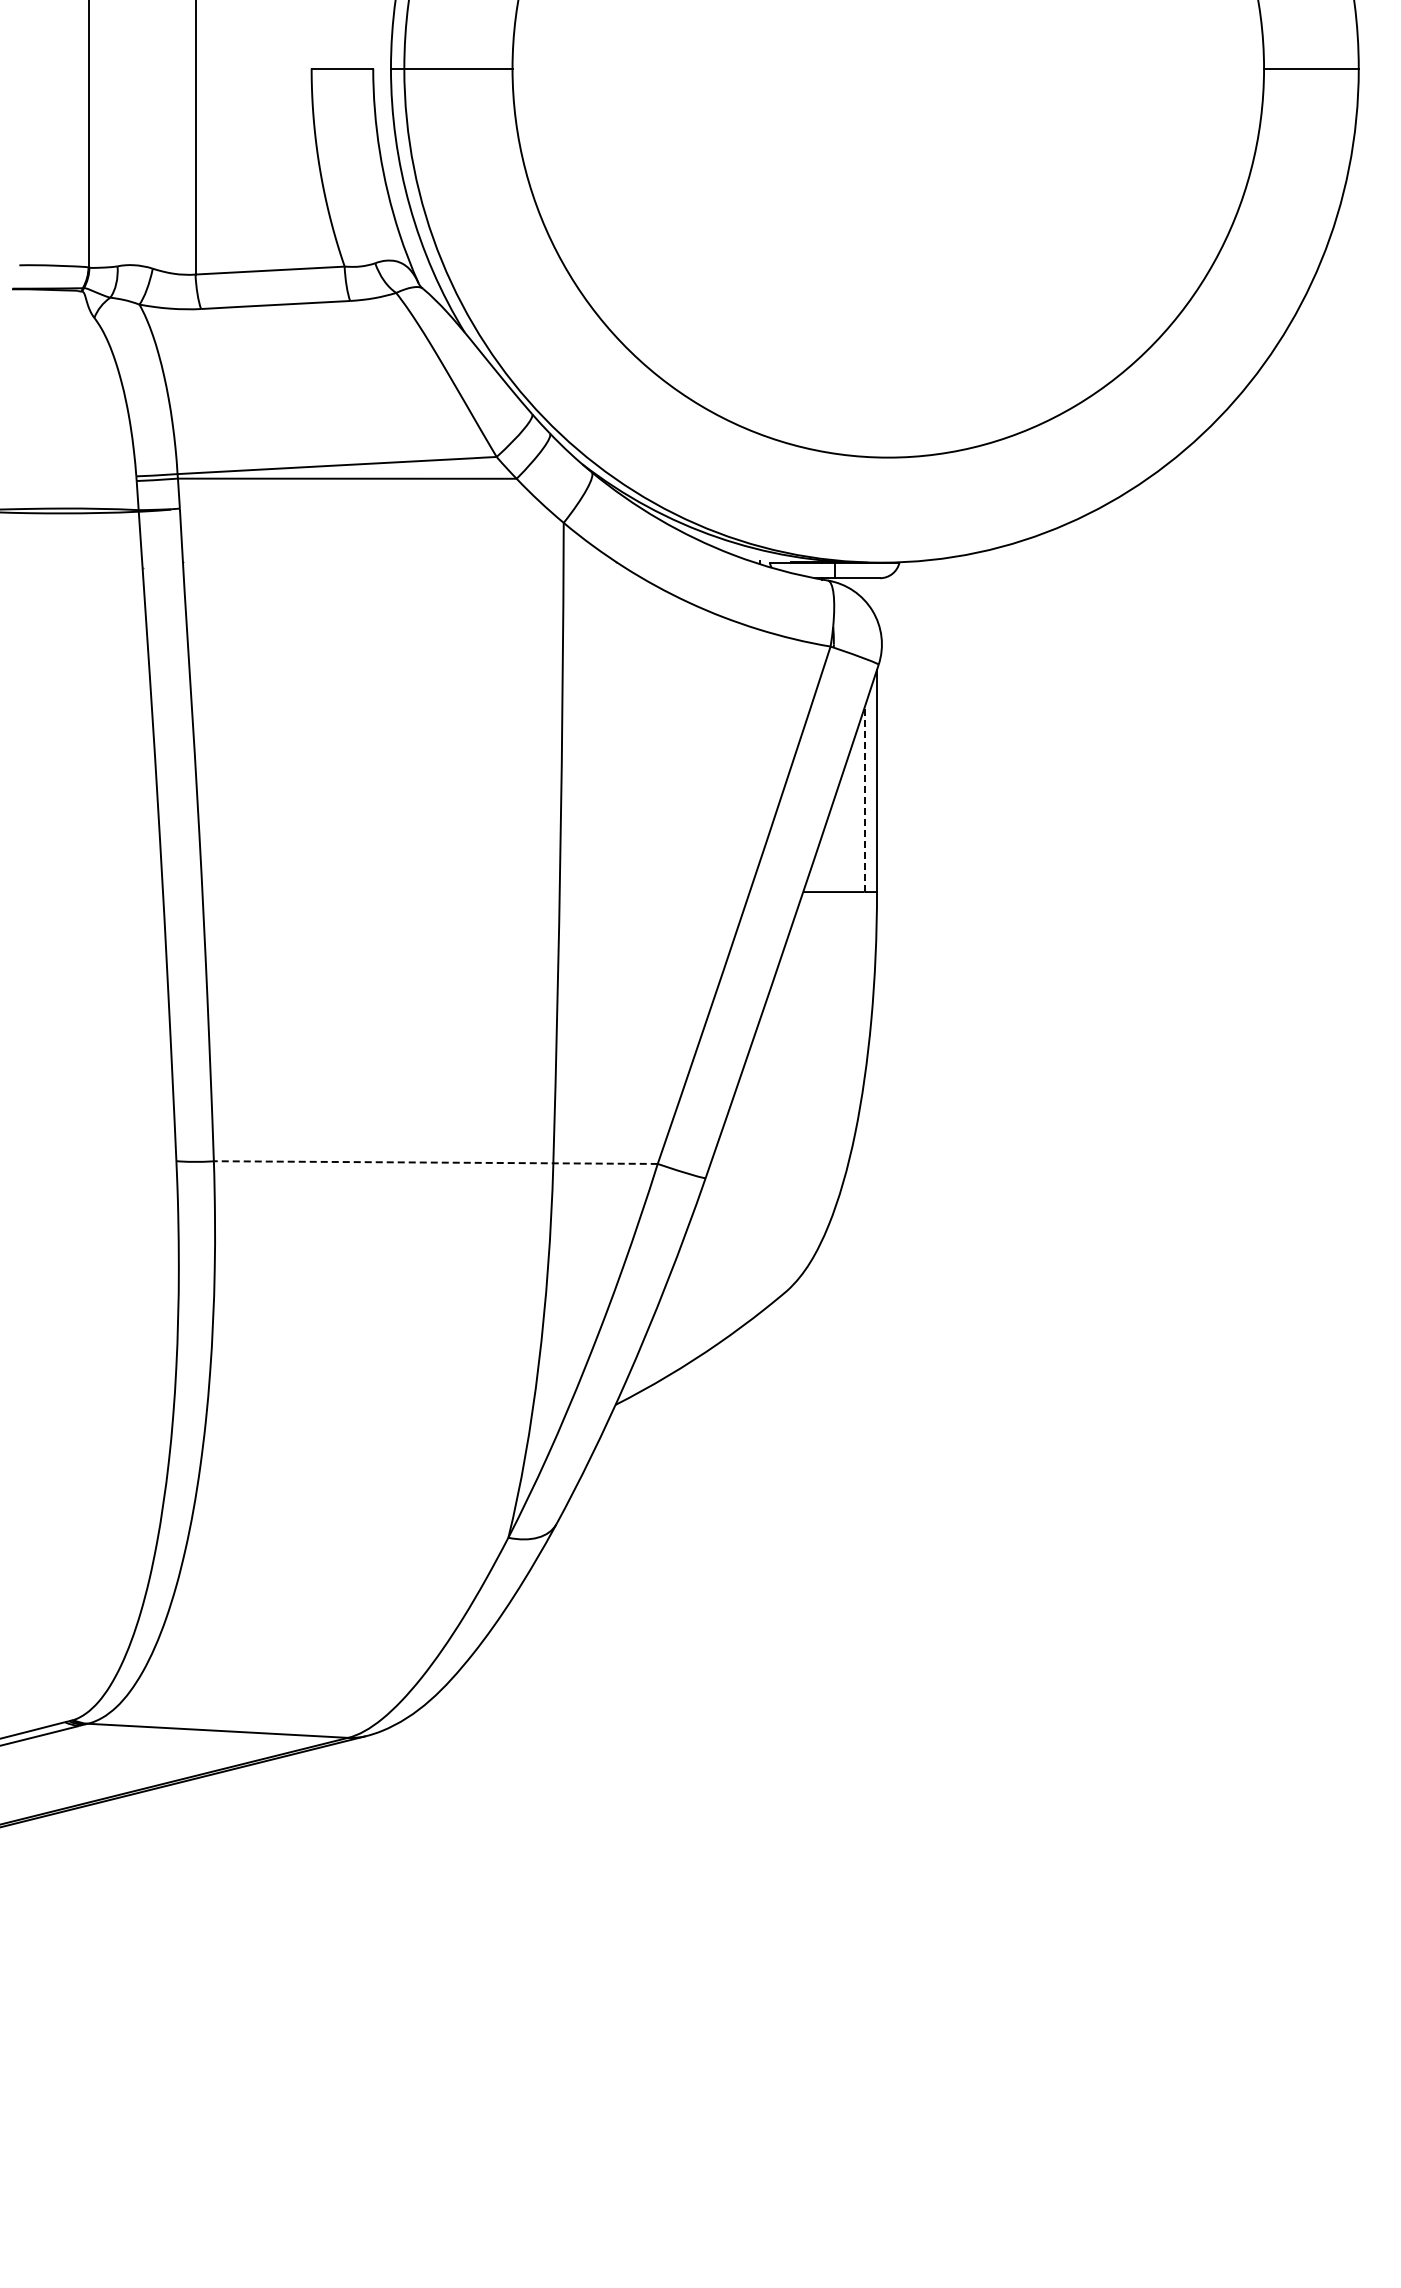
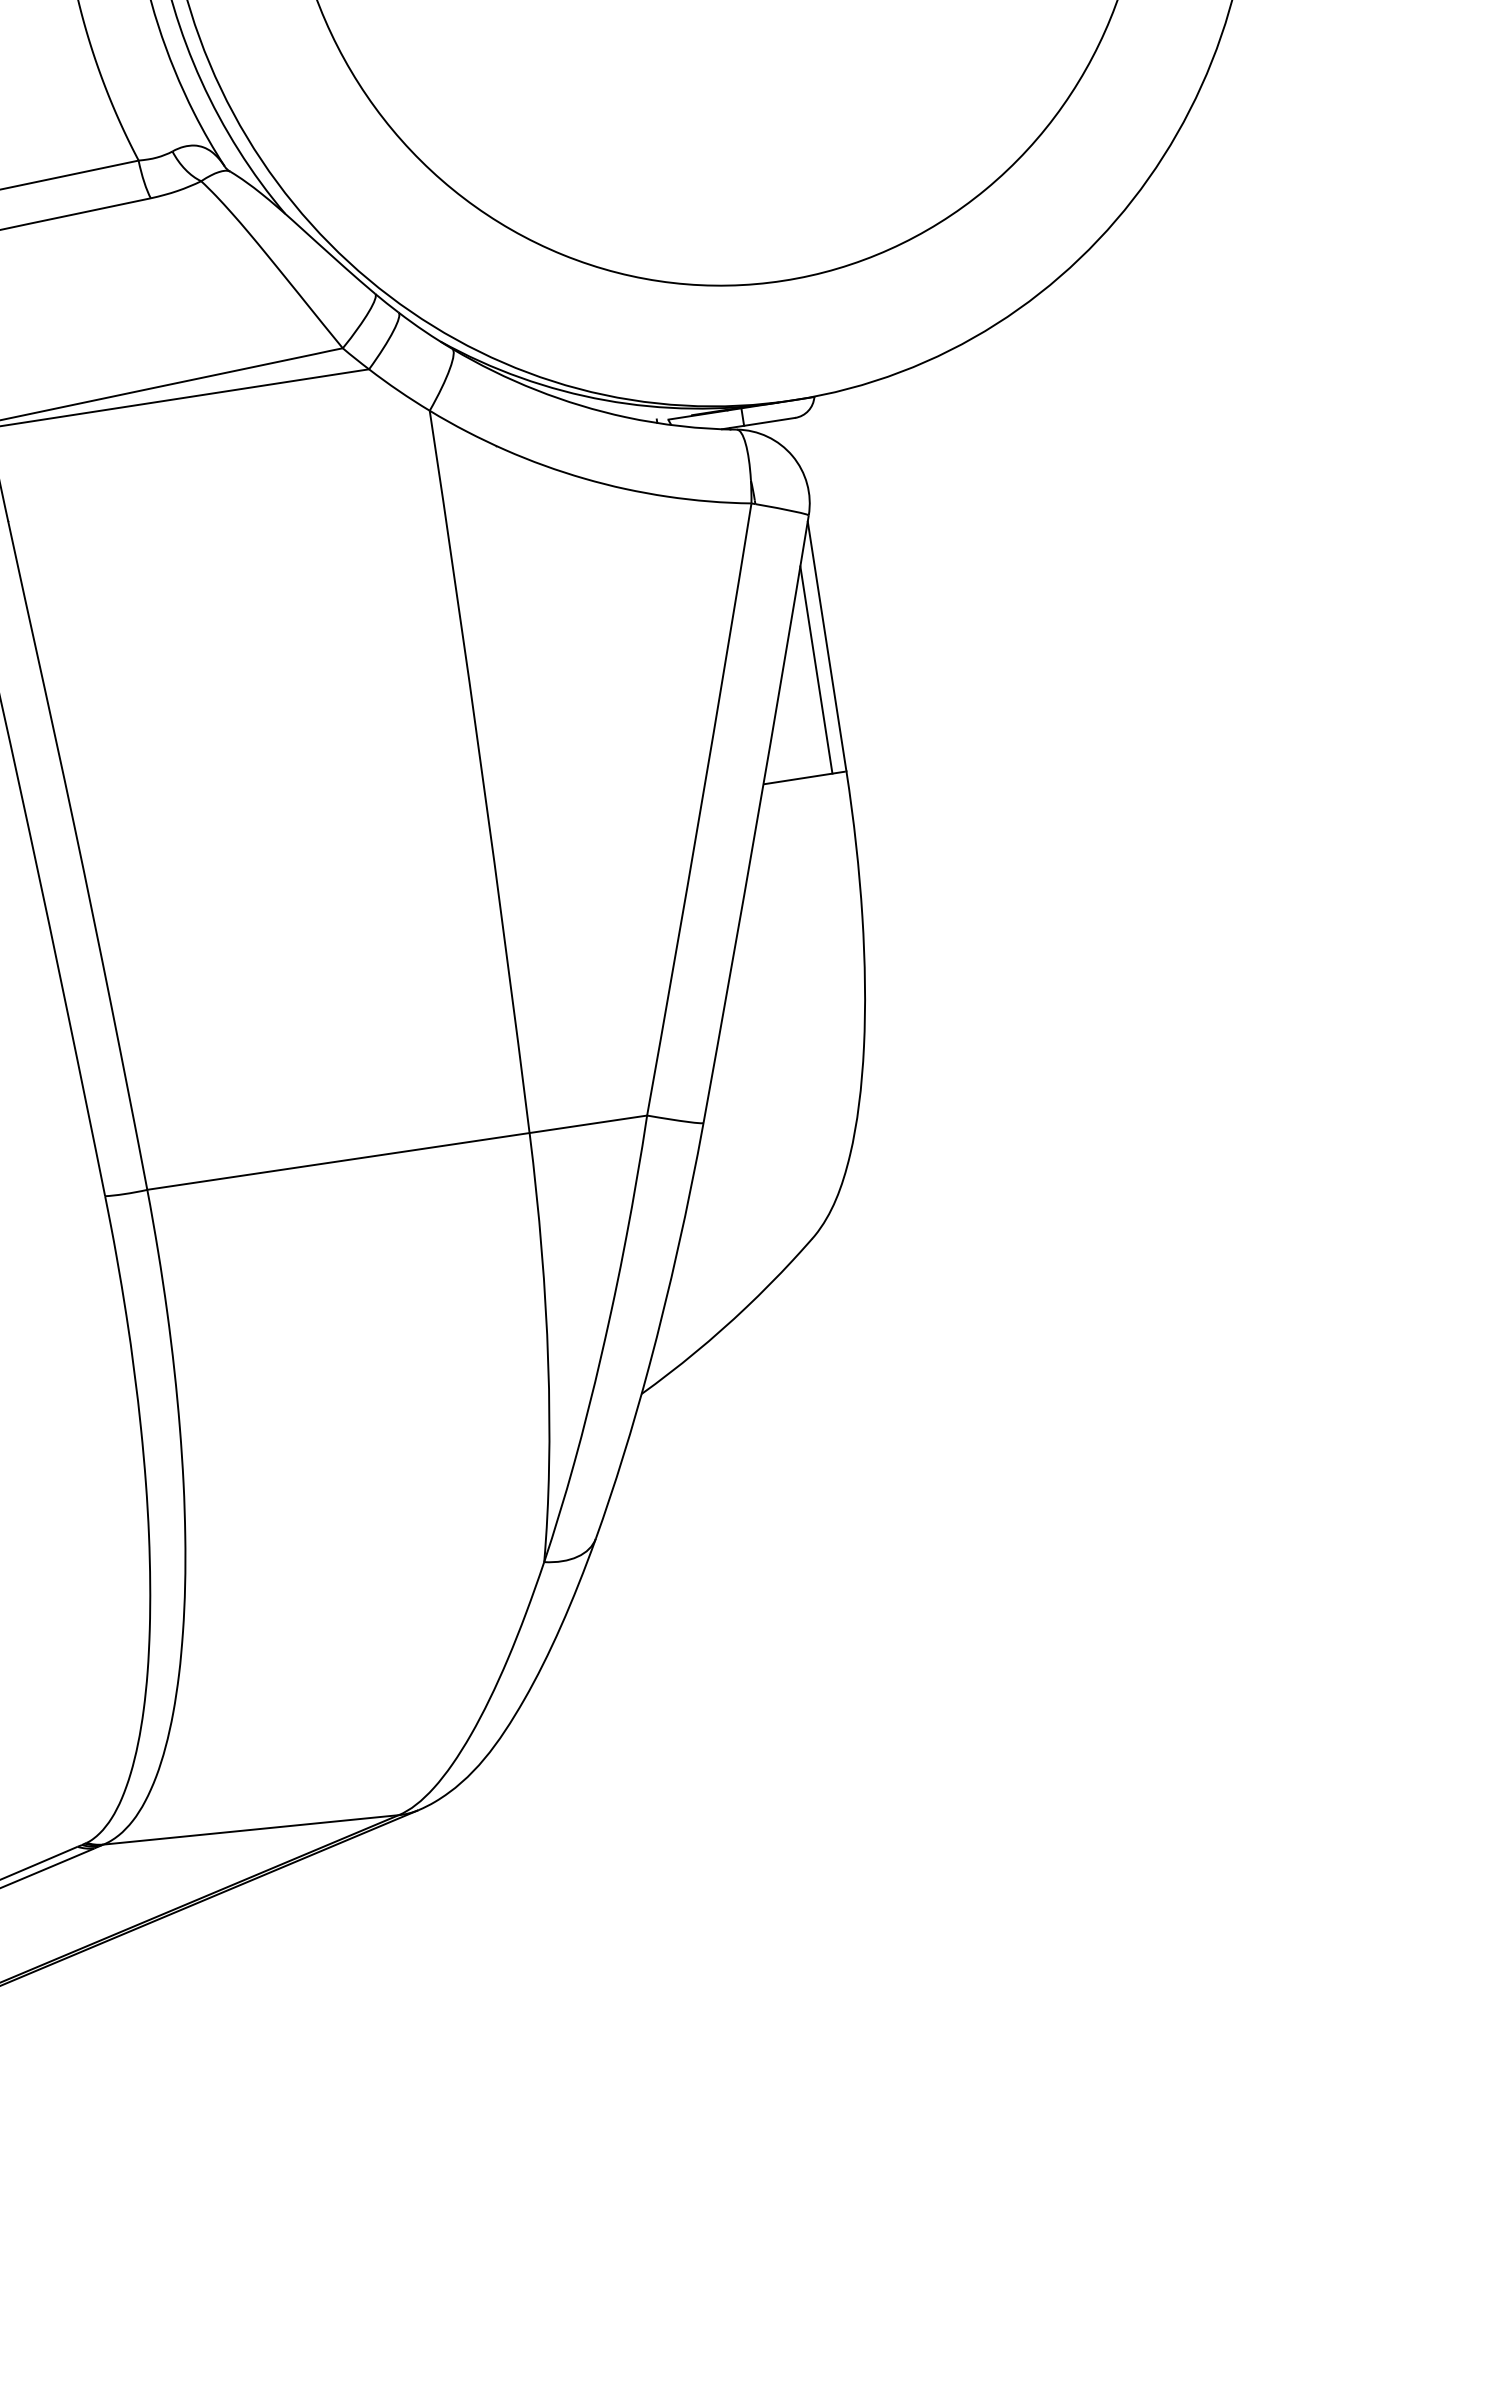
line: (864, 799) -> (816, 669), dashed -> solid
line: (435, 1162) -> (396, 1152), dashed -> solid

